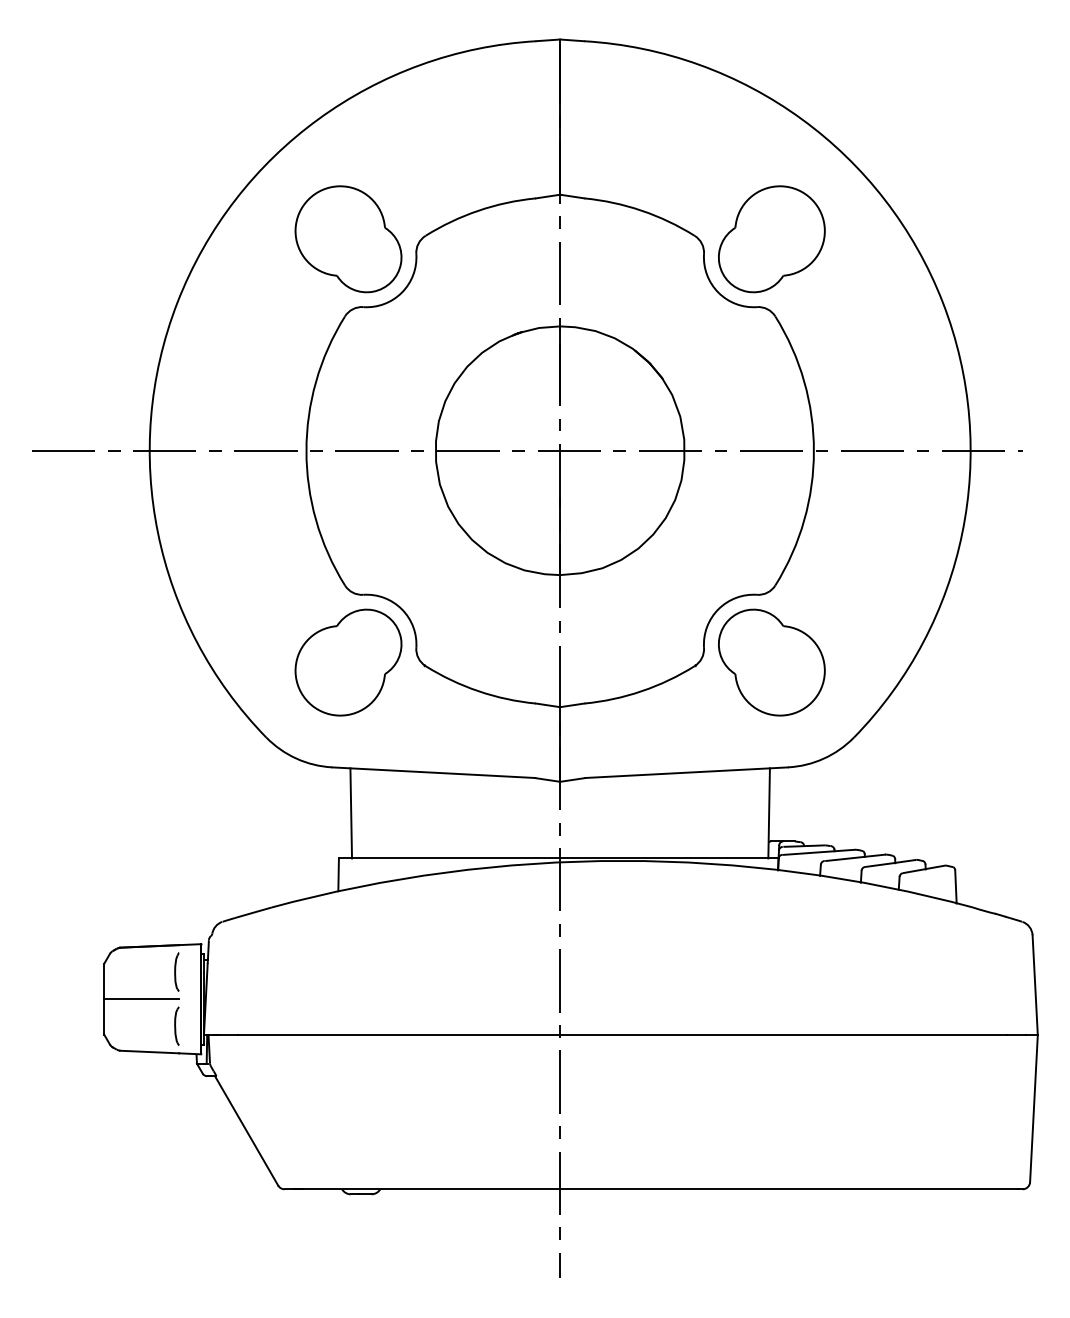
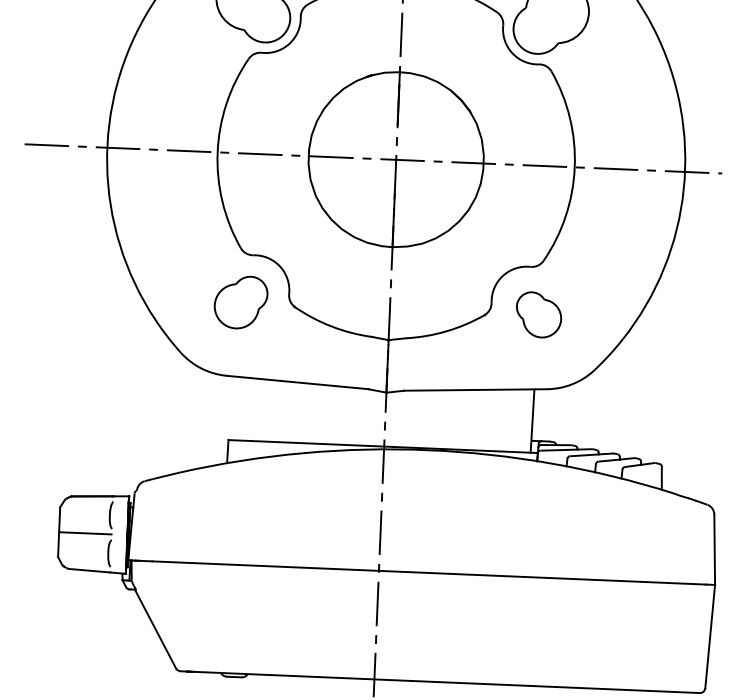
part: (348, 662) -> (241, 302), size x0.7
part: (771, 662) -> (538, 314), size x0.6
line: (351, 813) -> (238, 408), removed

